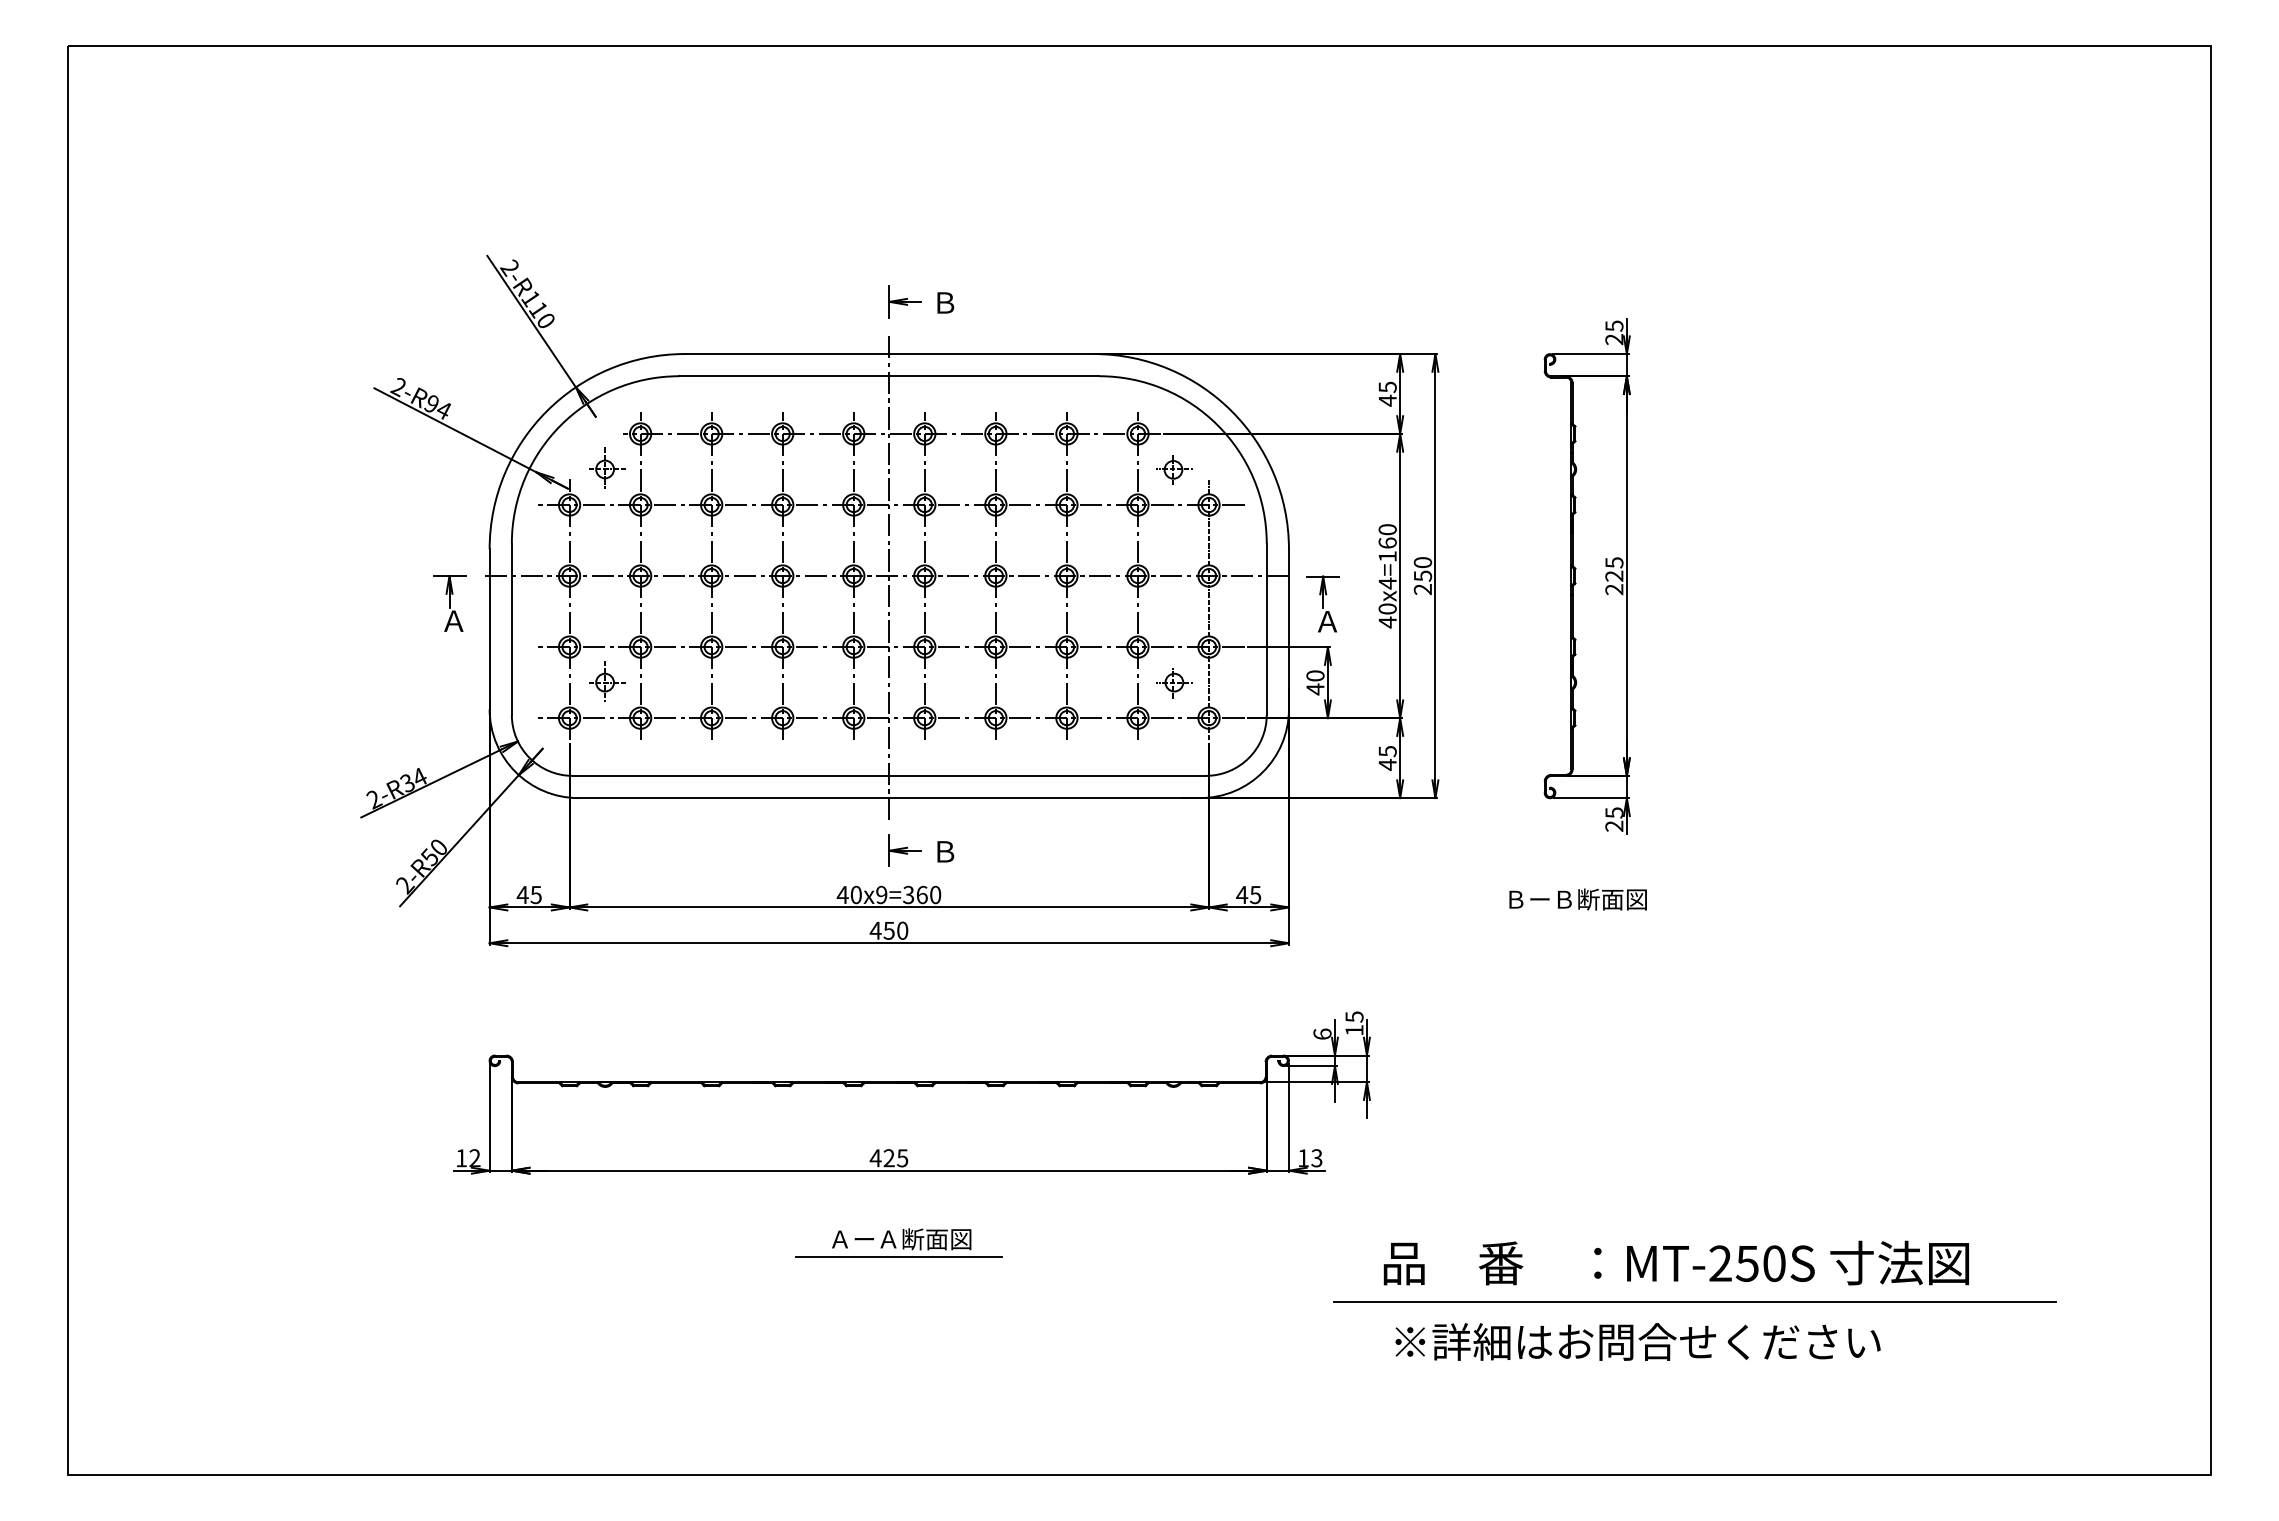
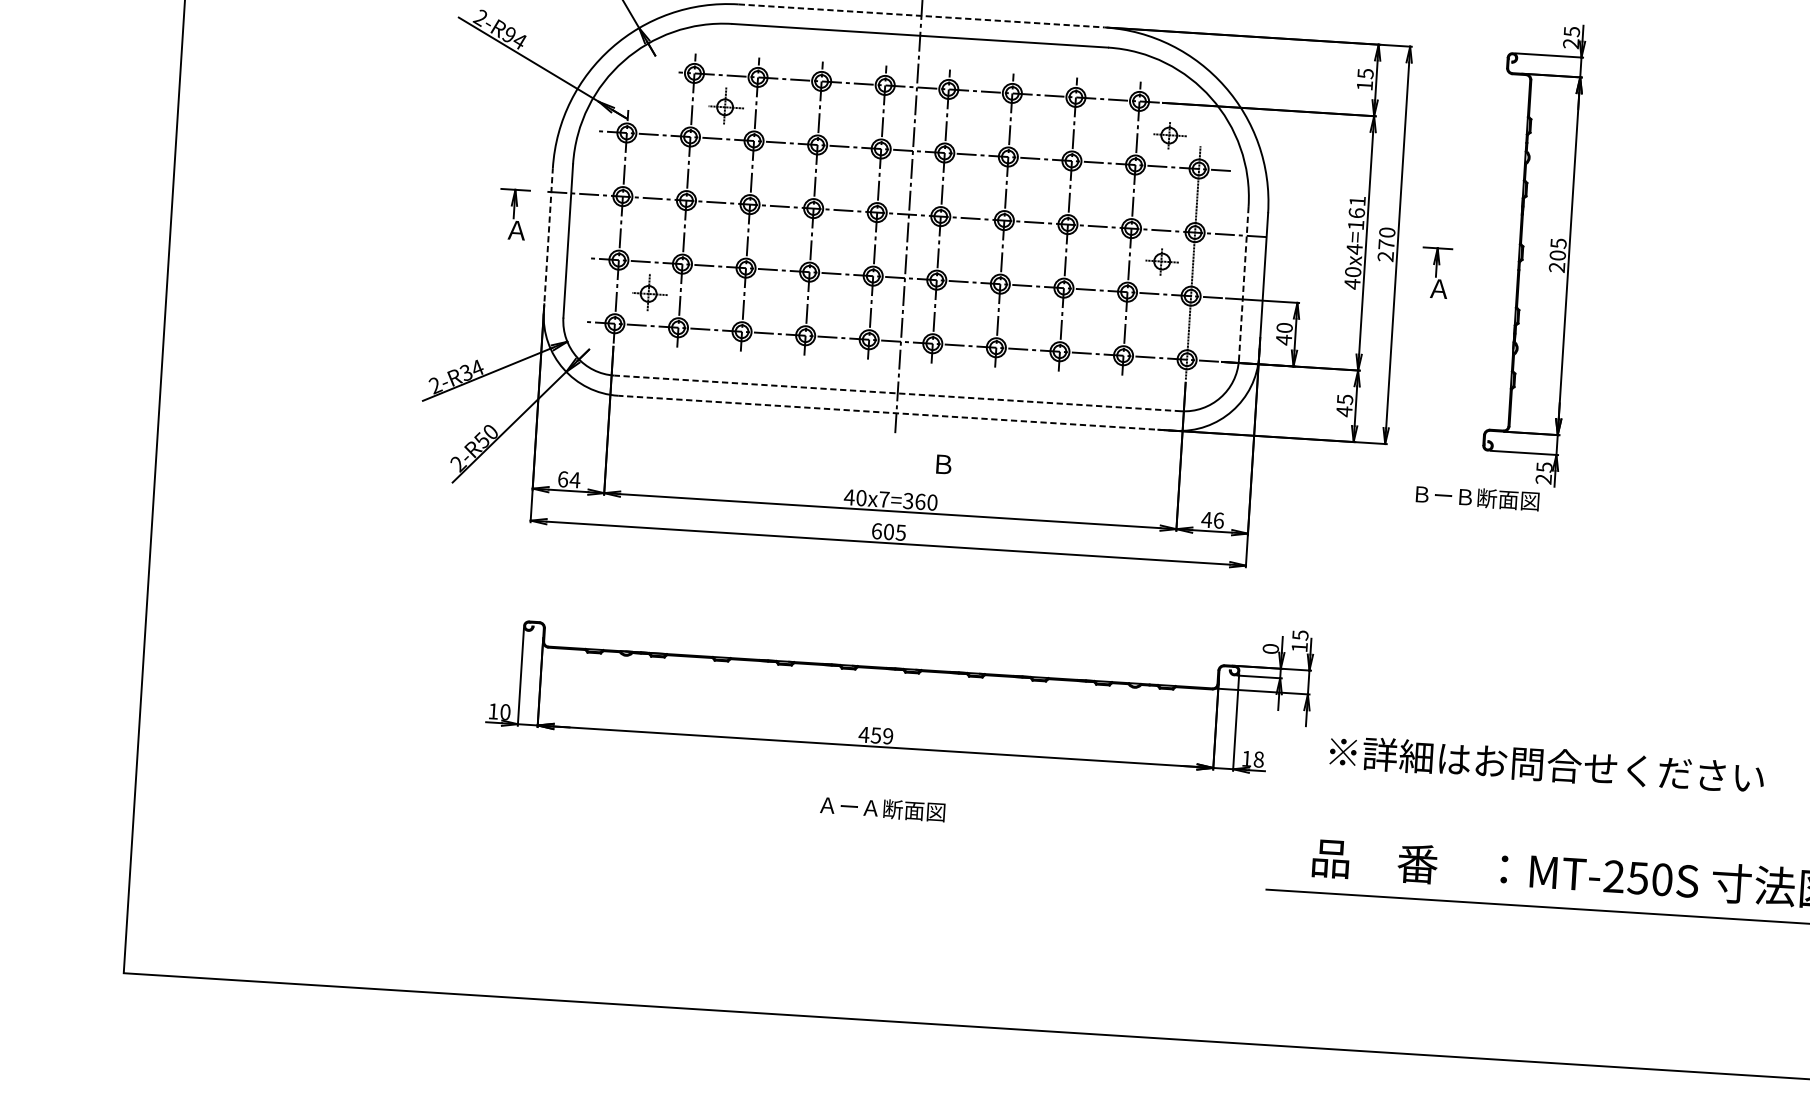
line: (889, 354) -> (921, 16), solid -> dashed
text: (1387, 400) -> (1364, 85), 45 -> 15
part: (607, 467) -> (727, 105), moved
text: (1387, 529) -> (1357, 200), 40x4=160 -> 40x4=161
text: (1423, 575) -> (1387, 244), 250 -> 270
text: (1614, 575) -> (1557, 254), 225 -> 205
part: (1322, 603) -> (1435, 272), moved
line: (489, 629) -> (548, 239), solid -> dashed
line: (1266, 629) -> (1243, 283), solid -> dashed
part: (1174, 683) -> (1162, 262), moved
line: (889, 775) -> (897, 393), solid -> dashed
line: (889, 798) -> (896, 413), solid -> dashed
part: (904, 850) -> (907, 461), removed
text: (529, 894) -> (569, 479), 45 -> 64
text: (881, 894) -> (884, 499), 40x9=360 -> 40x7=360
text: (1255, 894) -> (1218, 520), 45 -> 46
text: (1577, 899) -> (1477, 497), moved
text: (888, 930) -> (888, 531), 450 -> 605
text: (1322, 1033) -> (1270, 648), 6 -> 0
text: (474, 1158) -> (505, 712), 12 -> 10
text: (895, 1158) -> (881, 736), 425 -> 459
text: (1316, 1158) -> (1258, 759), 13 -> 18
line: (898, 1256) -> (878, 823), removed
text: (1637, 1341) -> (1546, 764), moved

